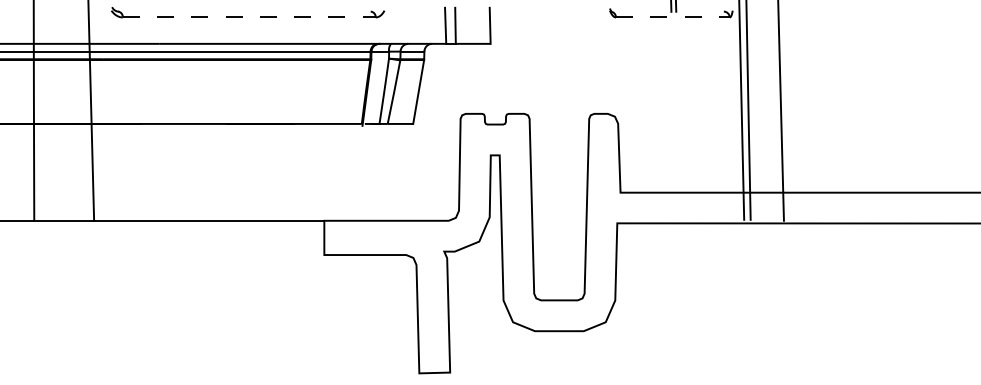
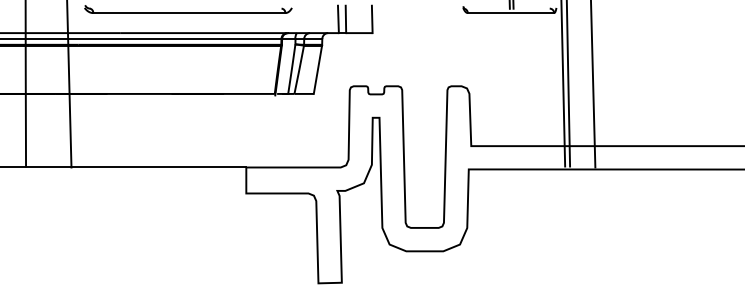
line: (249, 18) -> (189, 13), dashed -> solid
line: (673, 18) -> (511, 13), dashed -> solid

